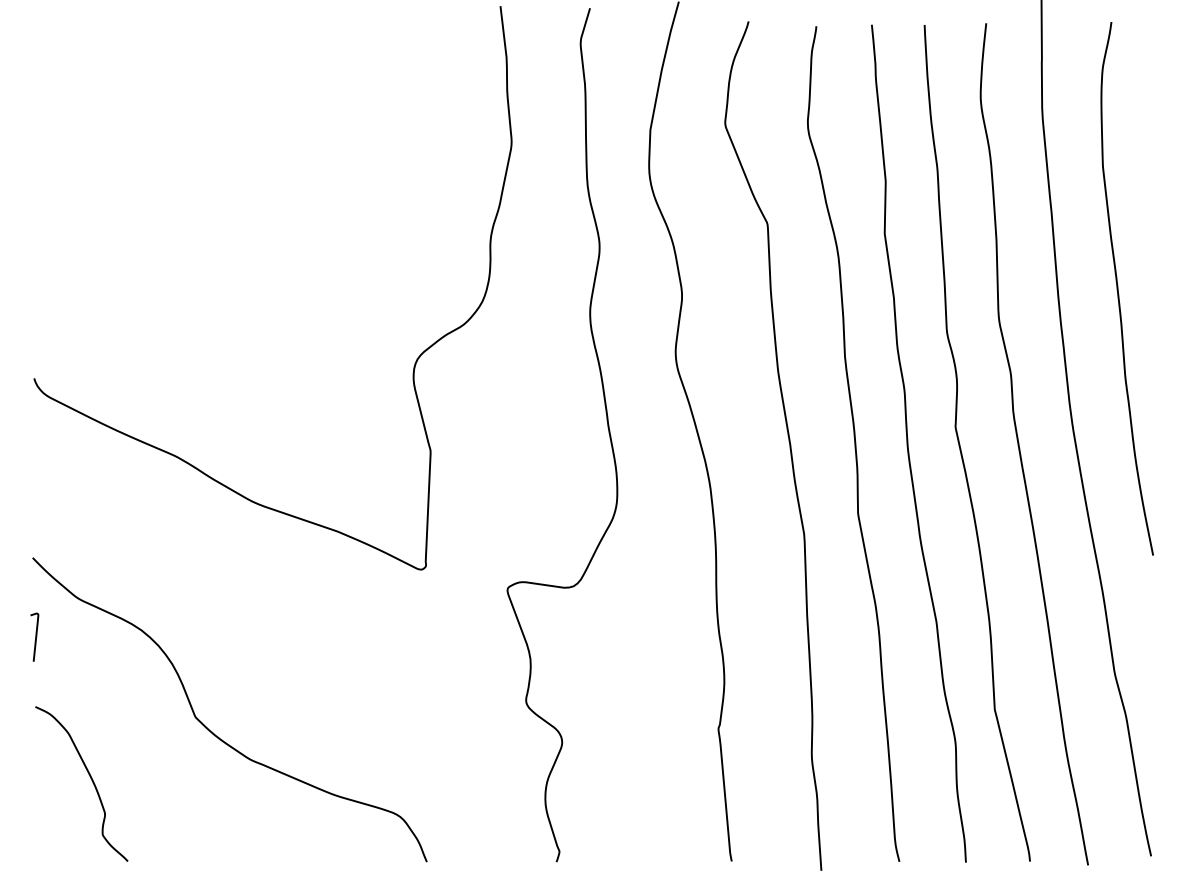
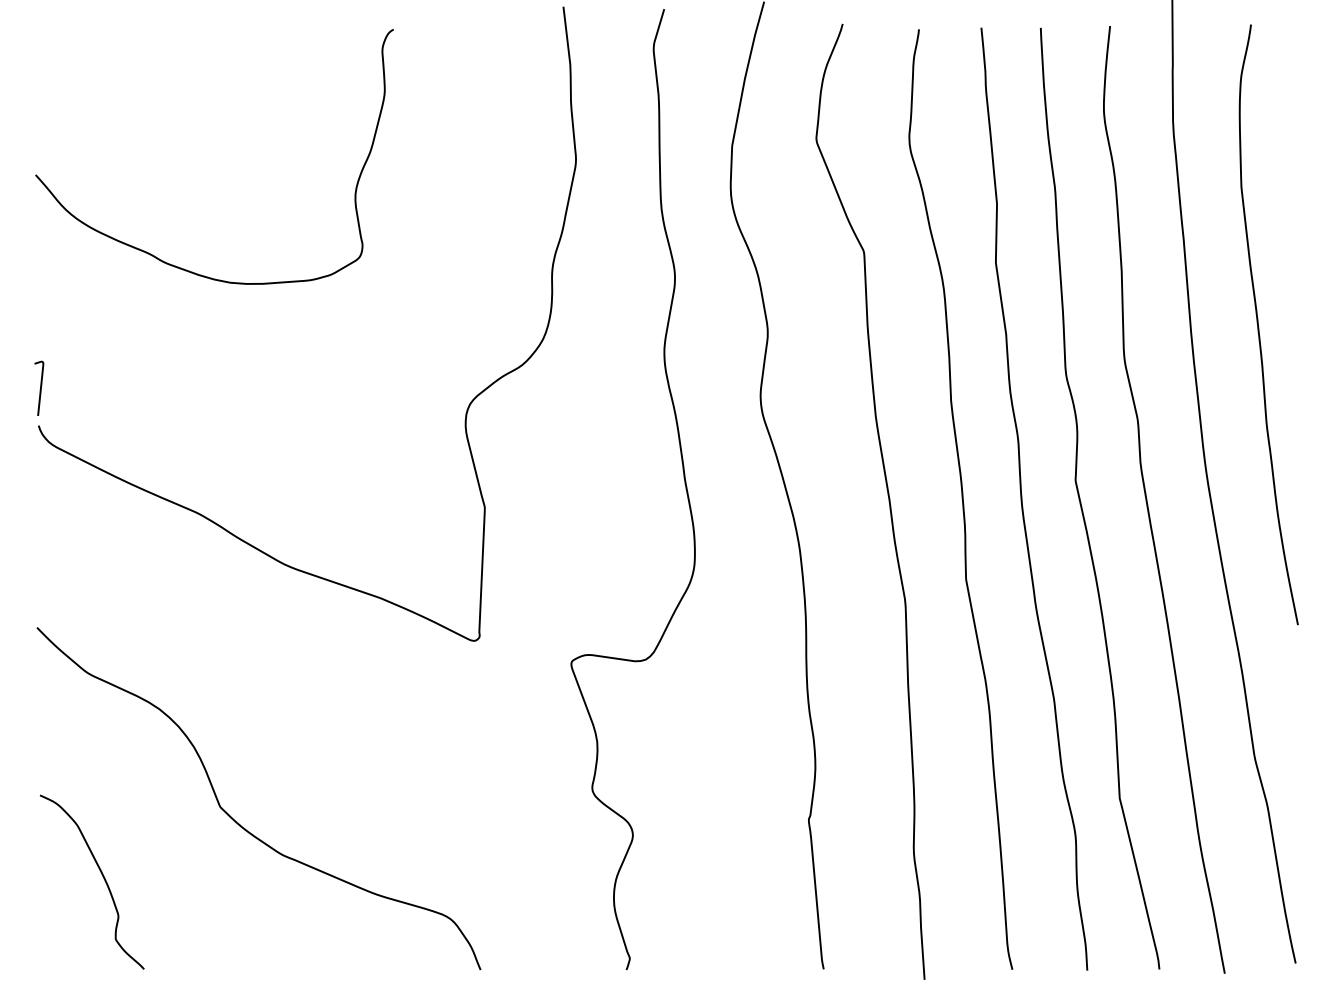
curve: (136, 226) -> (153, 254), added
curve: (35, 636) -> (40, 387), moved

